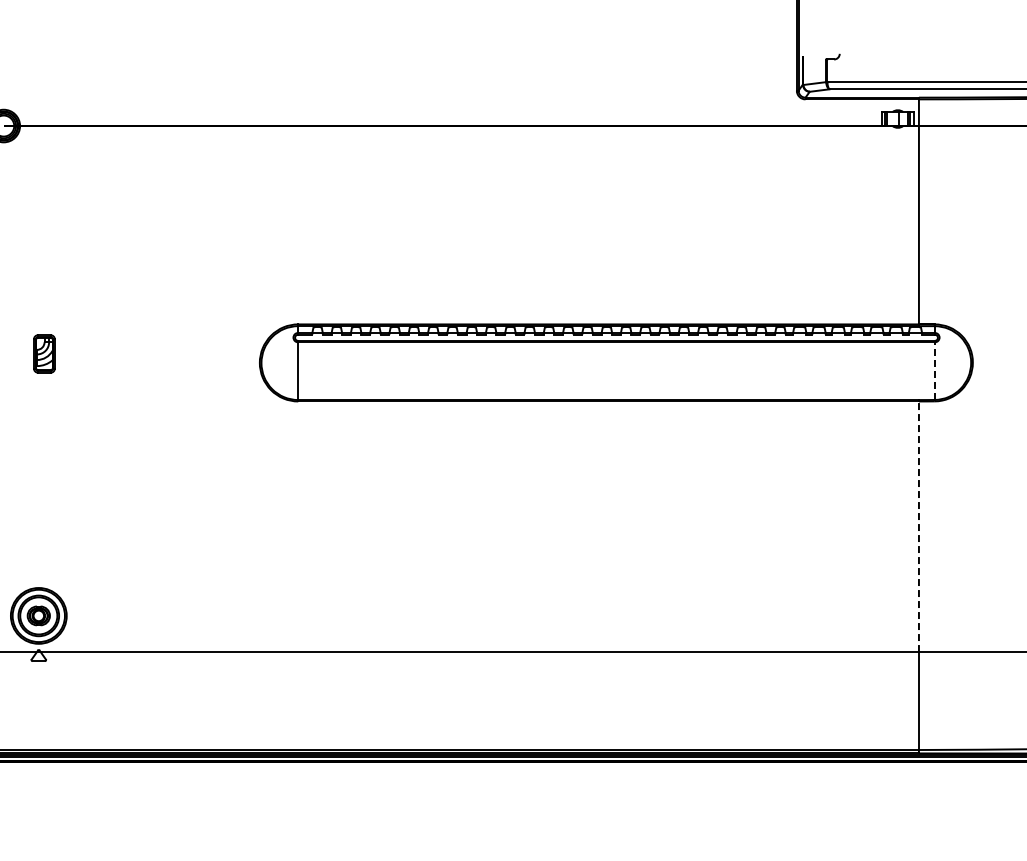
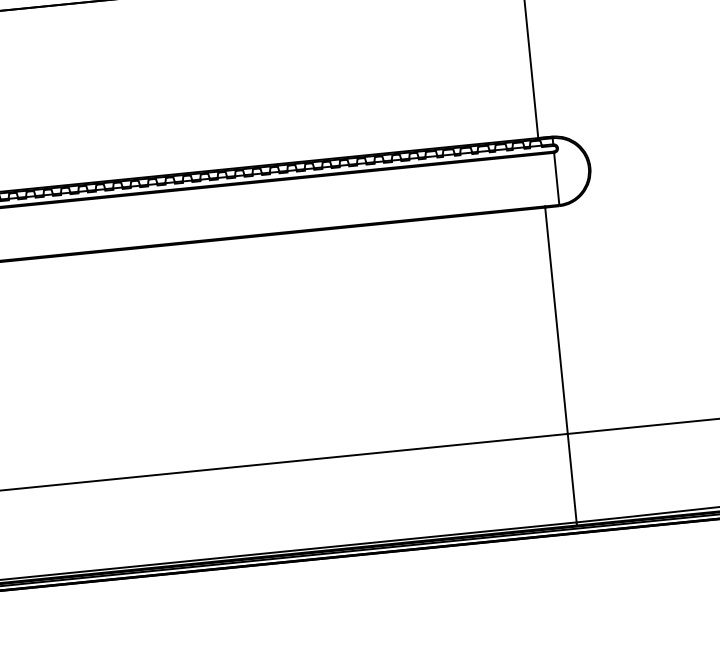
line: (934, 370) -> (556, 178), dashed -> solid
line: (918, 526) -> (556, 320), dashed -> solid

